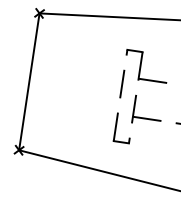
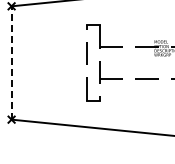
line: (29, 82) -> (11, 63), solid -> dashed

